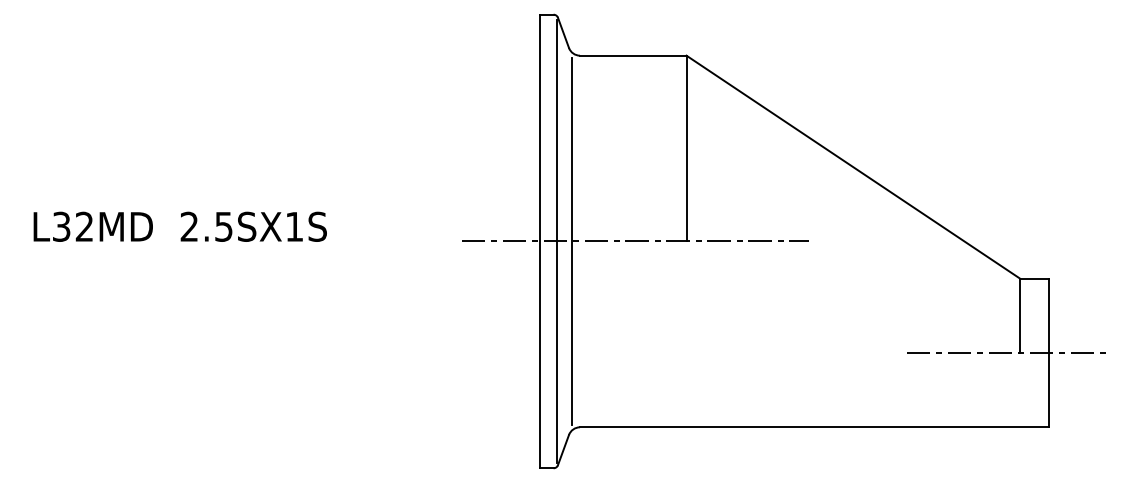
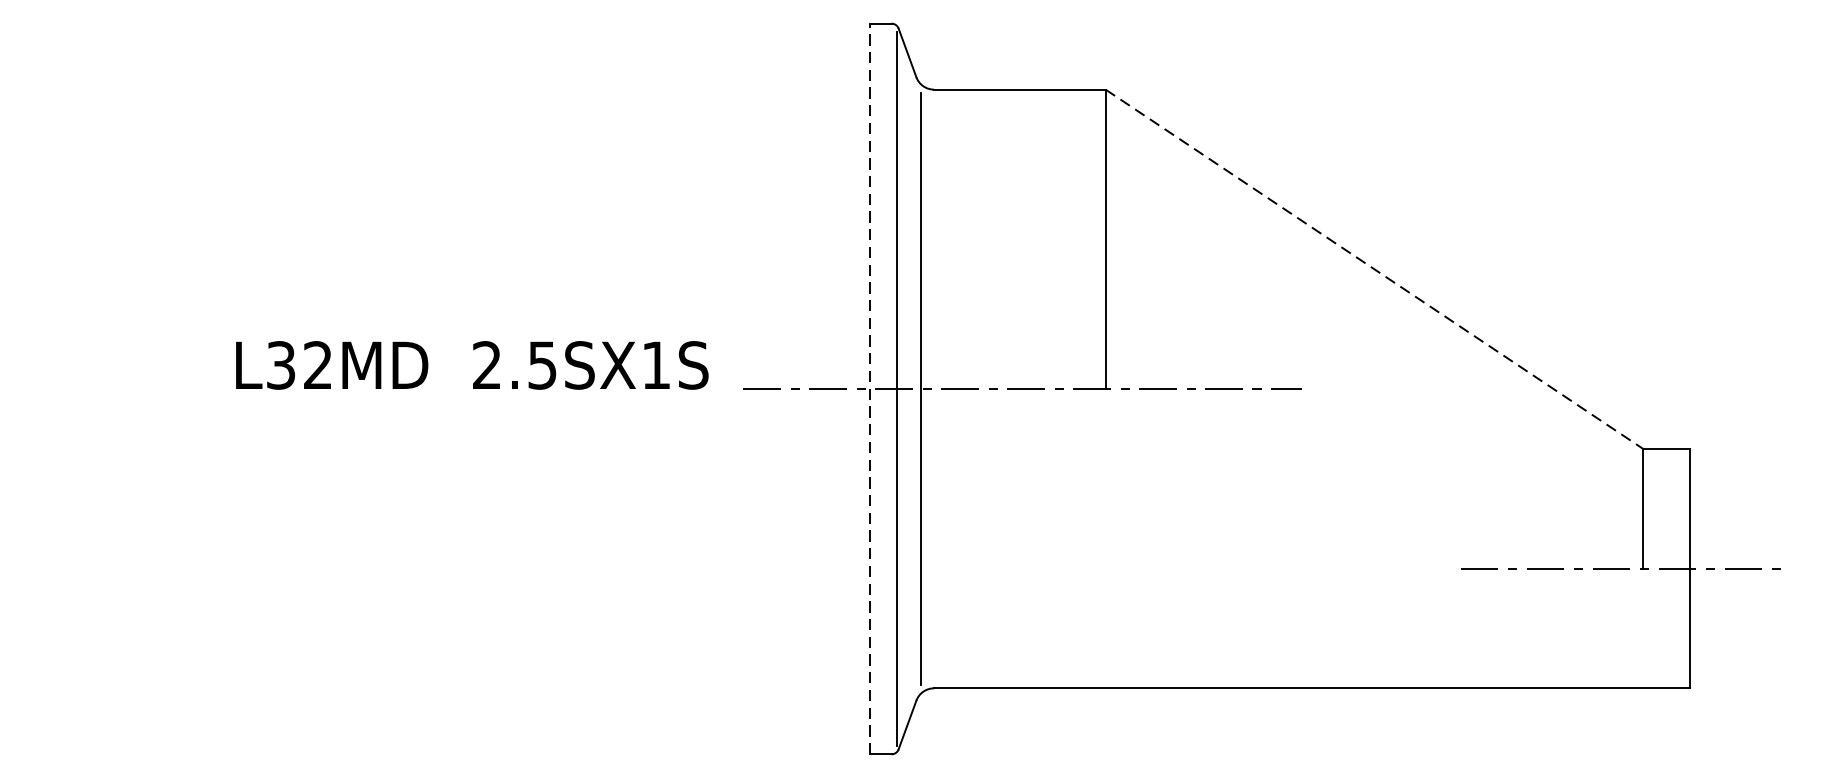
line: (853, 167) -> (1374, 269), solid -> dashed
text: (179, 226) -> (470, 364), moved
line: (540, 241) -> (870, 389), solid -> dashed

